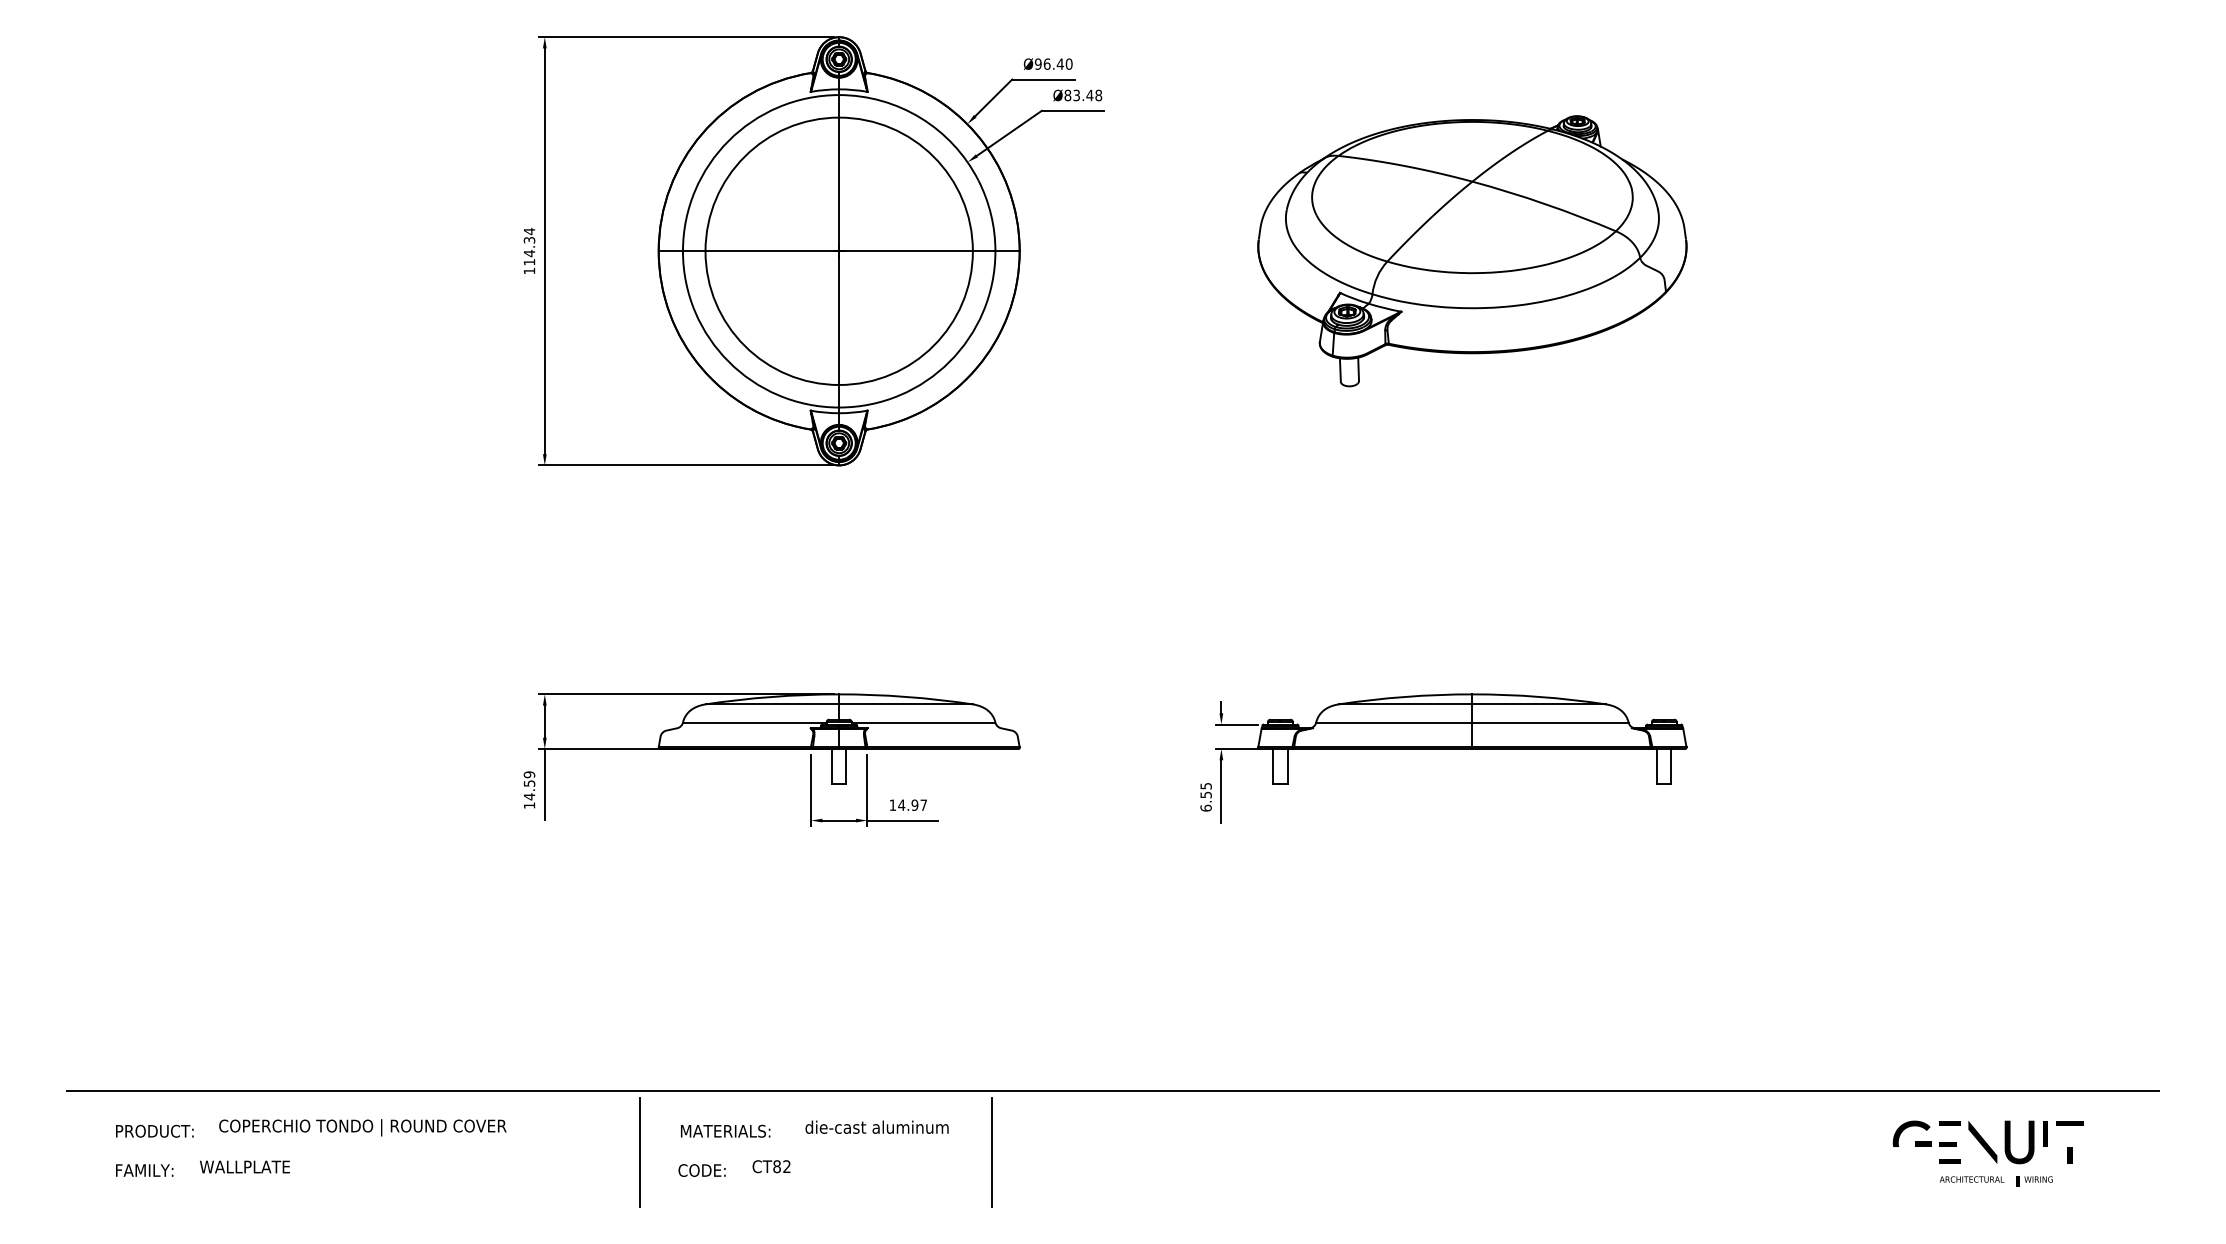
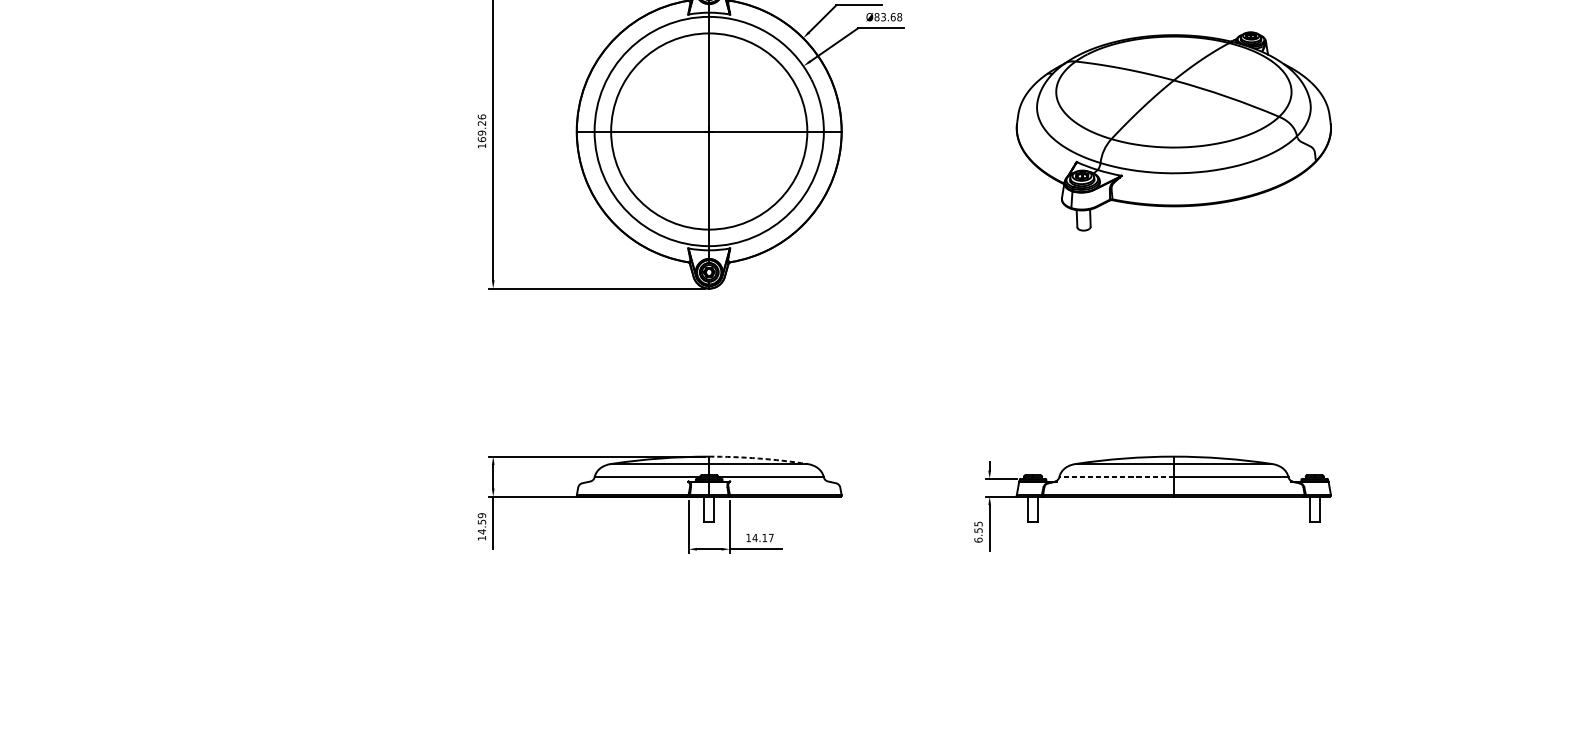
text: (1089, 95) -> (892, 17), Ø83.48 -> Ø83.68
text: (529, 246) -> (481, 127), 114.34 -> 169.26
arc: (906, 696) -> (758, 458), solid -> dashed
line: (1393, 722) -> (1115, 477), solid -> dashed
text: (914, 804) -> (764, 537), 14.97 -> 14.17

